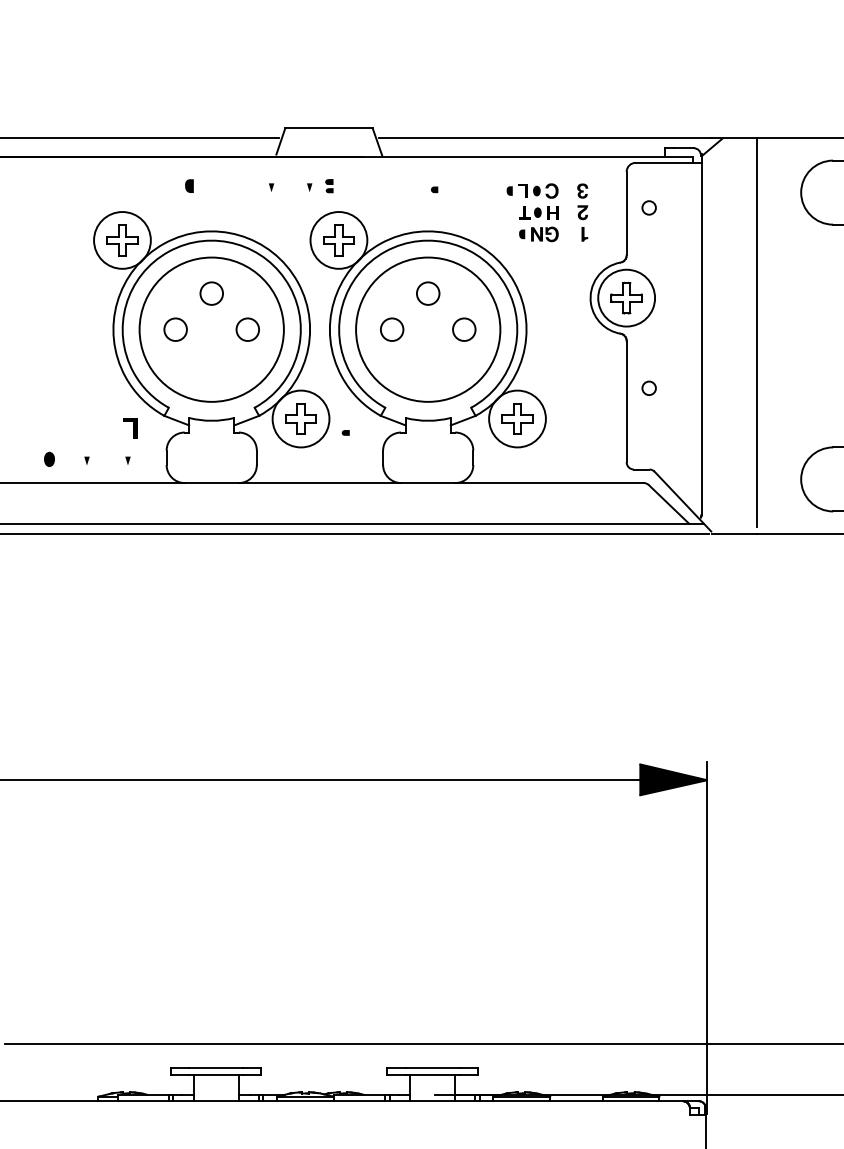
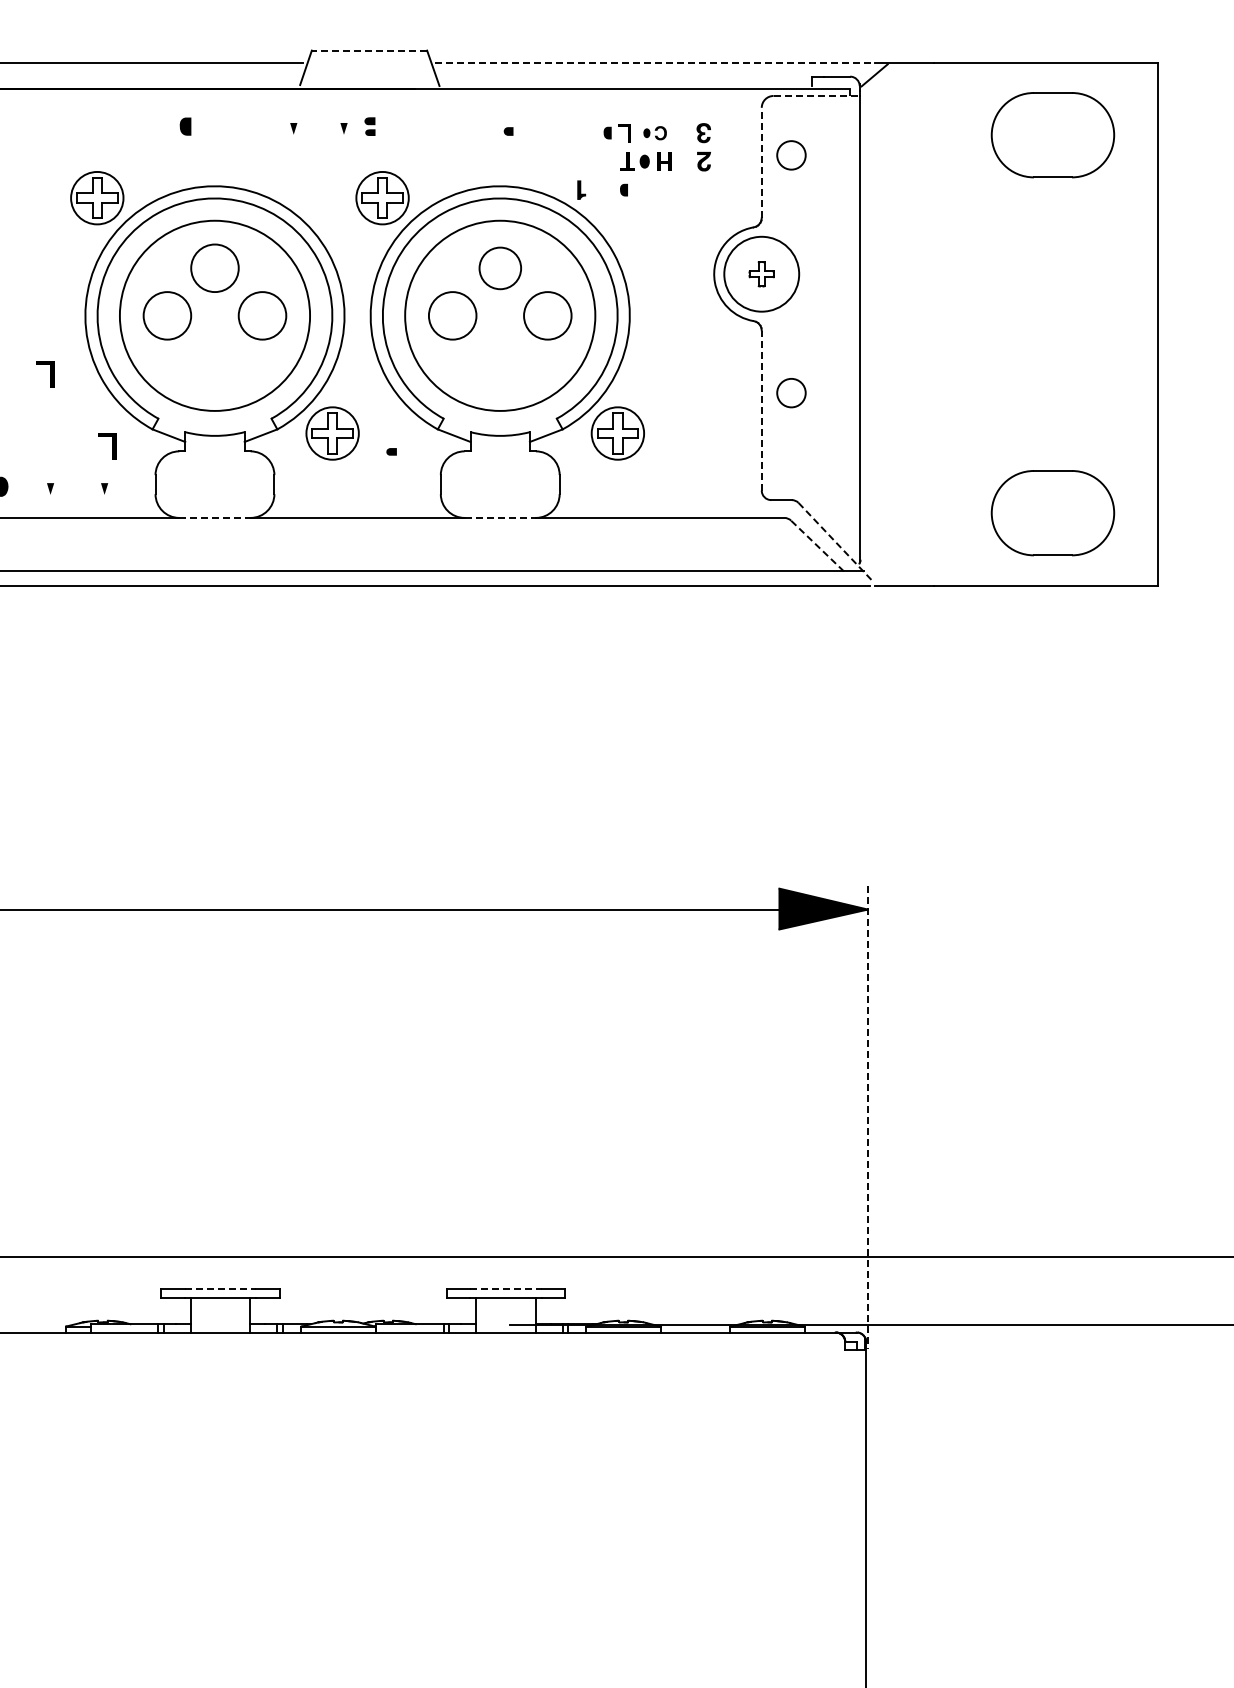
line: (329, 128) -> (369, 50), solid -> dashed
line: (545, 137) -> (654, 62), solid -> dashed
line: (668, 162) -> (816, 95), solid -> dashed
part: (545, 191) -> (654, 133), size x0.7
circle: (649, 208) -> (791, 155), size x1.6
line: (626, 213) -> (761, 162), solid -> dashed
part: (584, 233) -> (581, 189), moved
part: (544, 234) -> (653, 190), removed
circle: (121, 239) -> (96, 197), size x0.7
circle: (338, 239) -> (382, 197), size x0.7
circle: (211, 293) -> (214, 268), size x1.6
circle: (427, 293) -> (499, 267), size x1.4
part: (626, 298) -> (761, 274), size x0.6
circle: (175, 329) -> (167, 315), size x1.6
circle: (247, 329) -> (262, 315), size x1.6
circle: (391, 329) -> (452, 315), size x1.6
circle: (464, 329) -> (547, 315), size x1.6
line: (757, 333) -> (934, 320), removed
part: (83, 374) -> (45, 374), added
circle: (649, 388) -> (791, 393), size x1.6
line: (626, 401) -> (761, 410), solid -> dashed
circle: (300, 418) -> (332, 433), size x0.7
circle: (517, 418) -> (617, 433), size x0.7
line: (211, 482) -> (214, 517), solid -> dashed
line: (428, 482) -> (500, 517), solid -> dashed
line: (683, 501) -> (836, 542), solid -> dashed
line: (668, 504) -> (817, 546), solid -> dashed
line: (706, 938) -> (867, 1117), solid -> dashed
line: (215, 1067) -> (220, 1288), solid -> dashed
line: (432, 1067) -> (506, 1288), solid -> dashed

